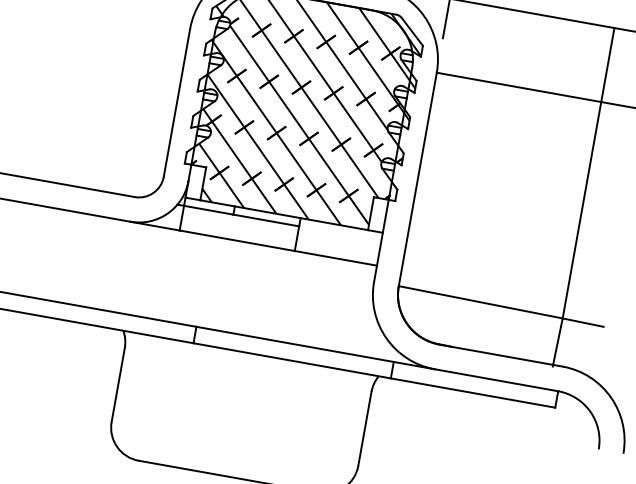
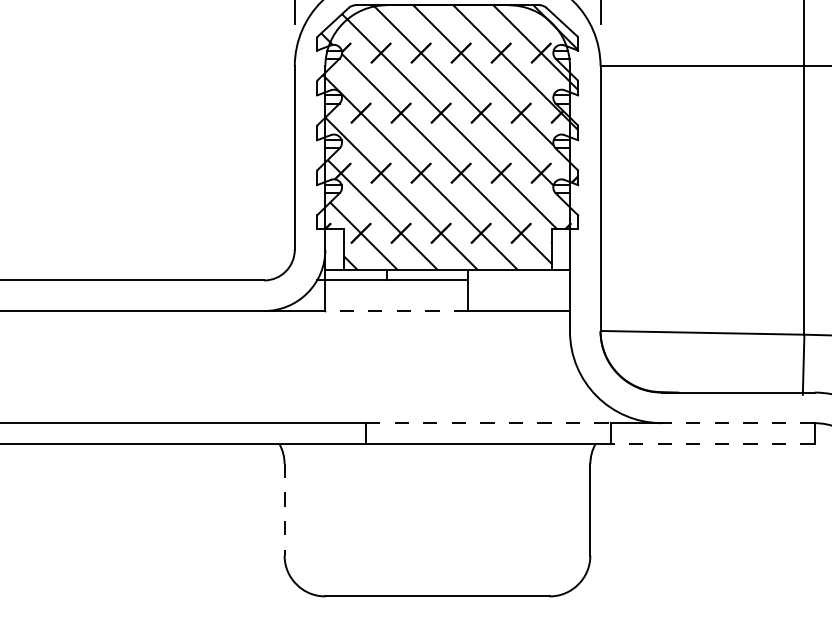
line: (237, 241) -> (396, 311), solid -> dashed
line: (295, 344) -> (488, 423), solid -> dashed
line: (495, 380) -> (737, 423), solid -> dashed
line: (118, 384) -> (284, 509), solid -> dashed
line: (472, 392) -> (712, 443), solid -> dashed

